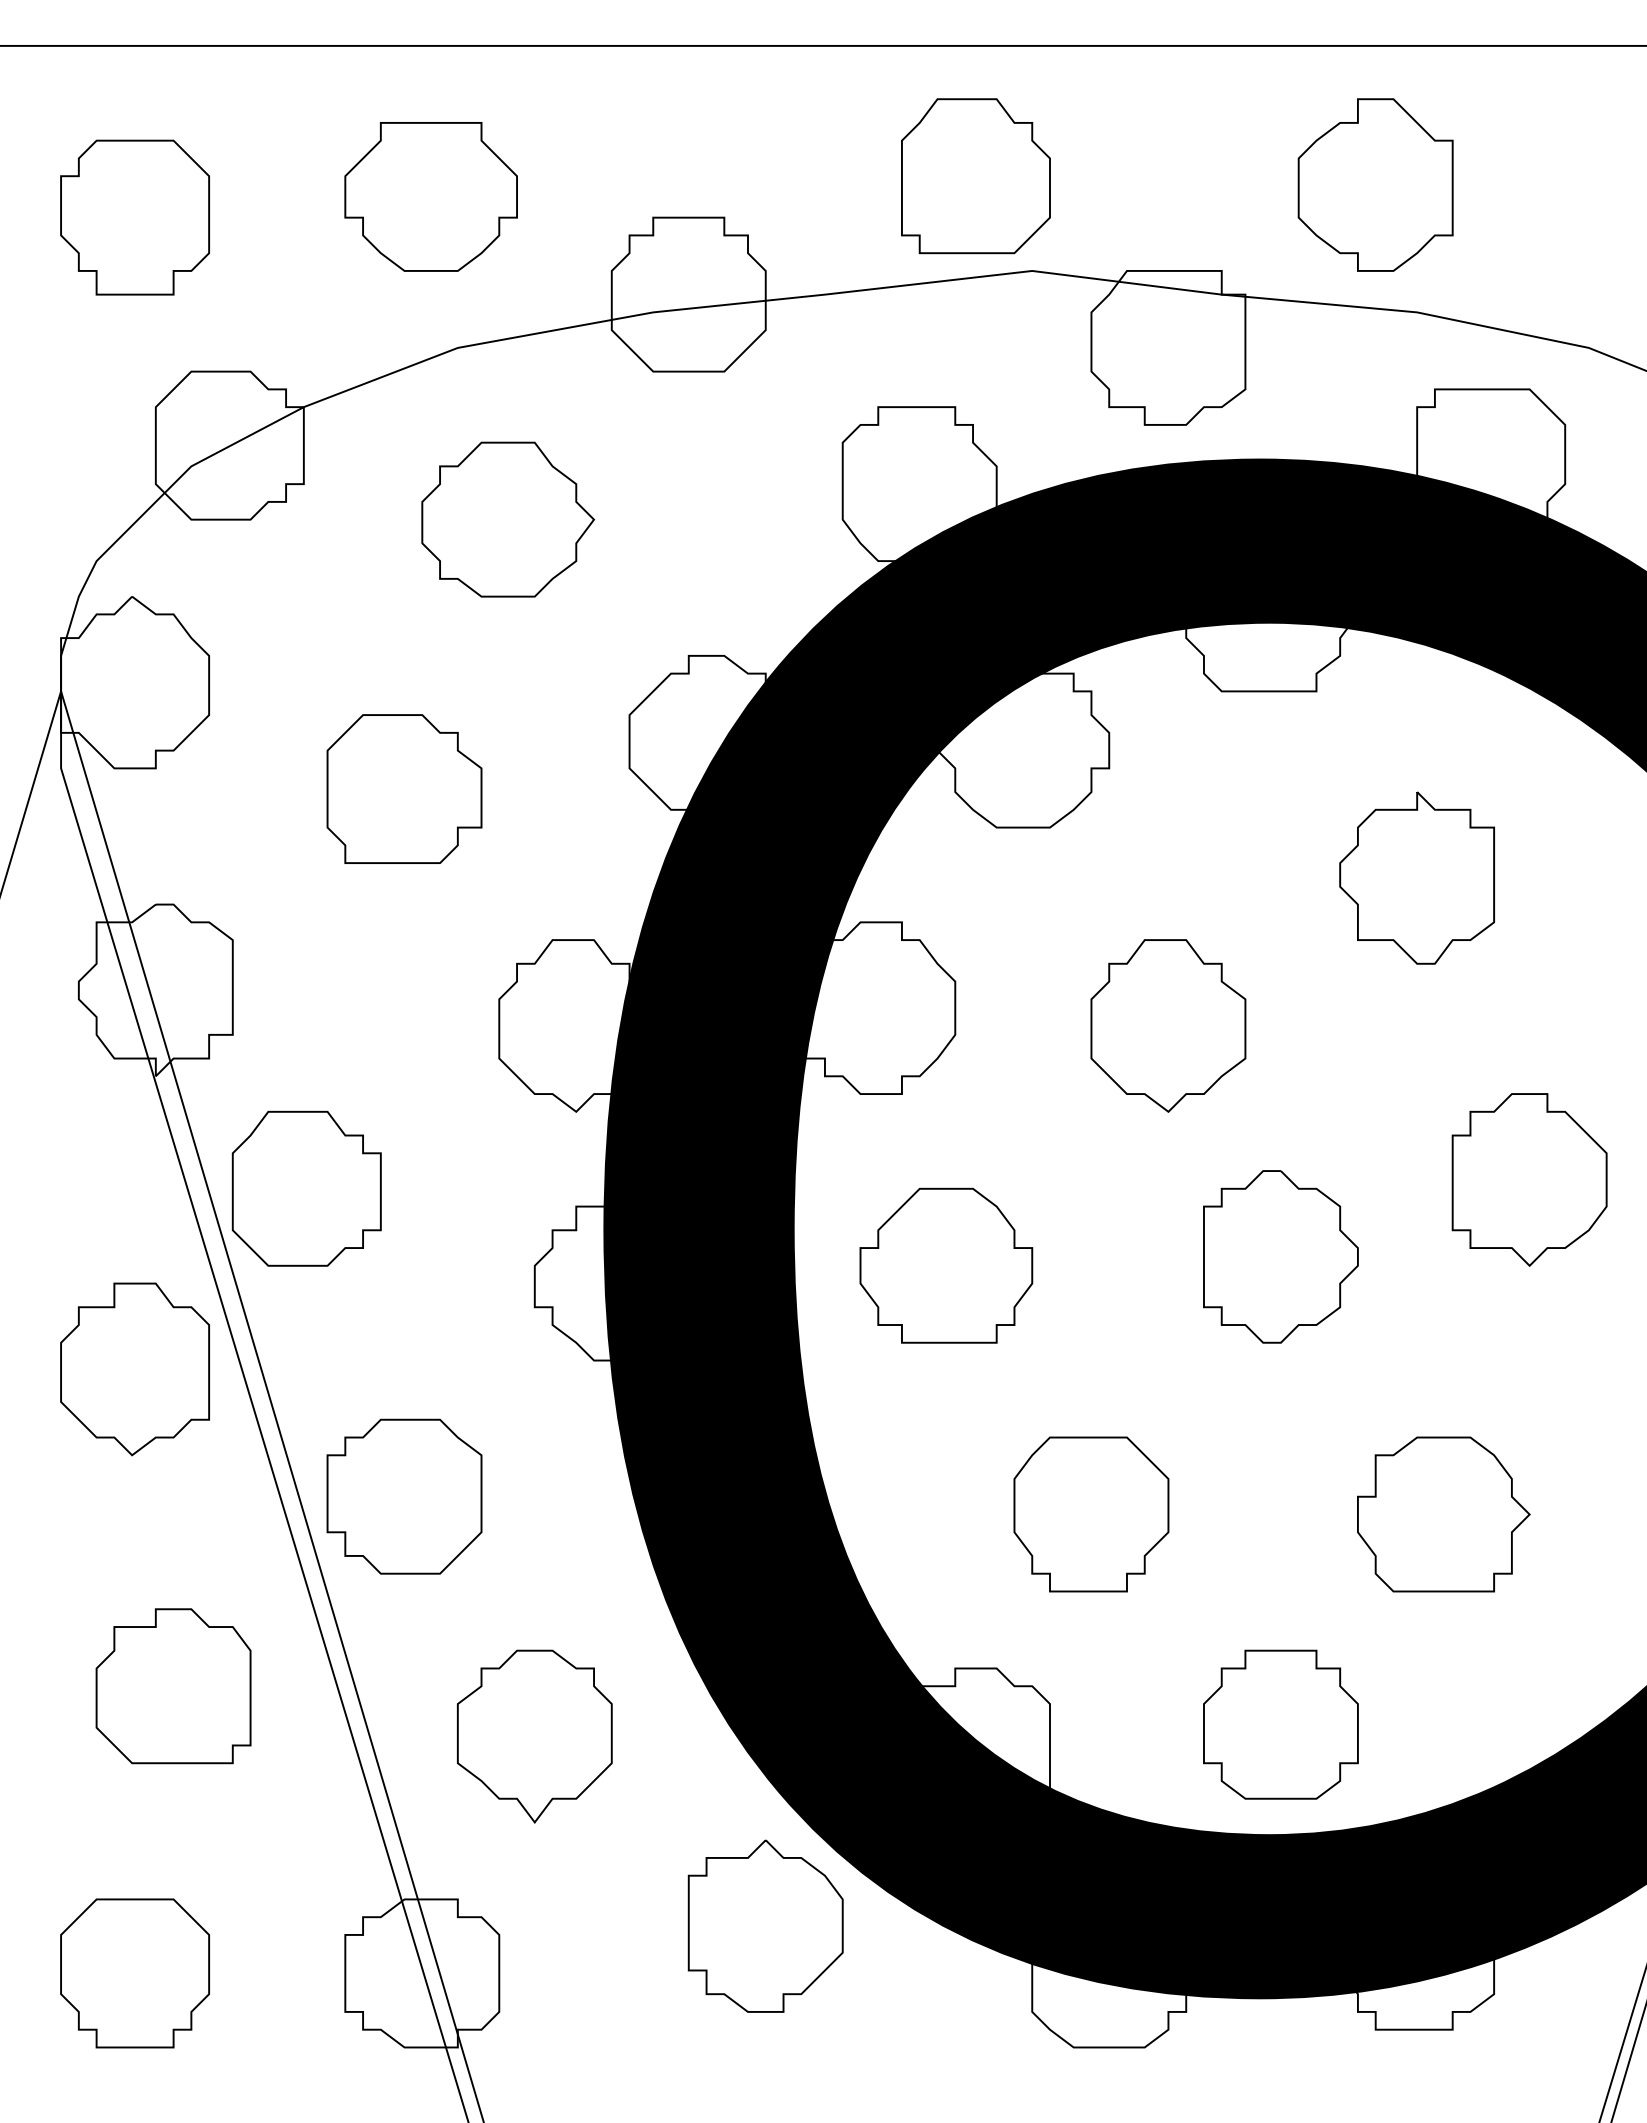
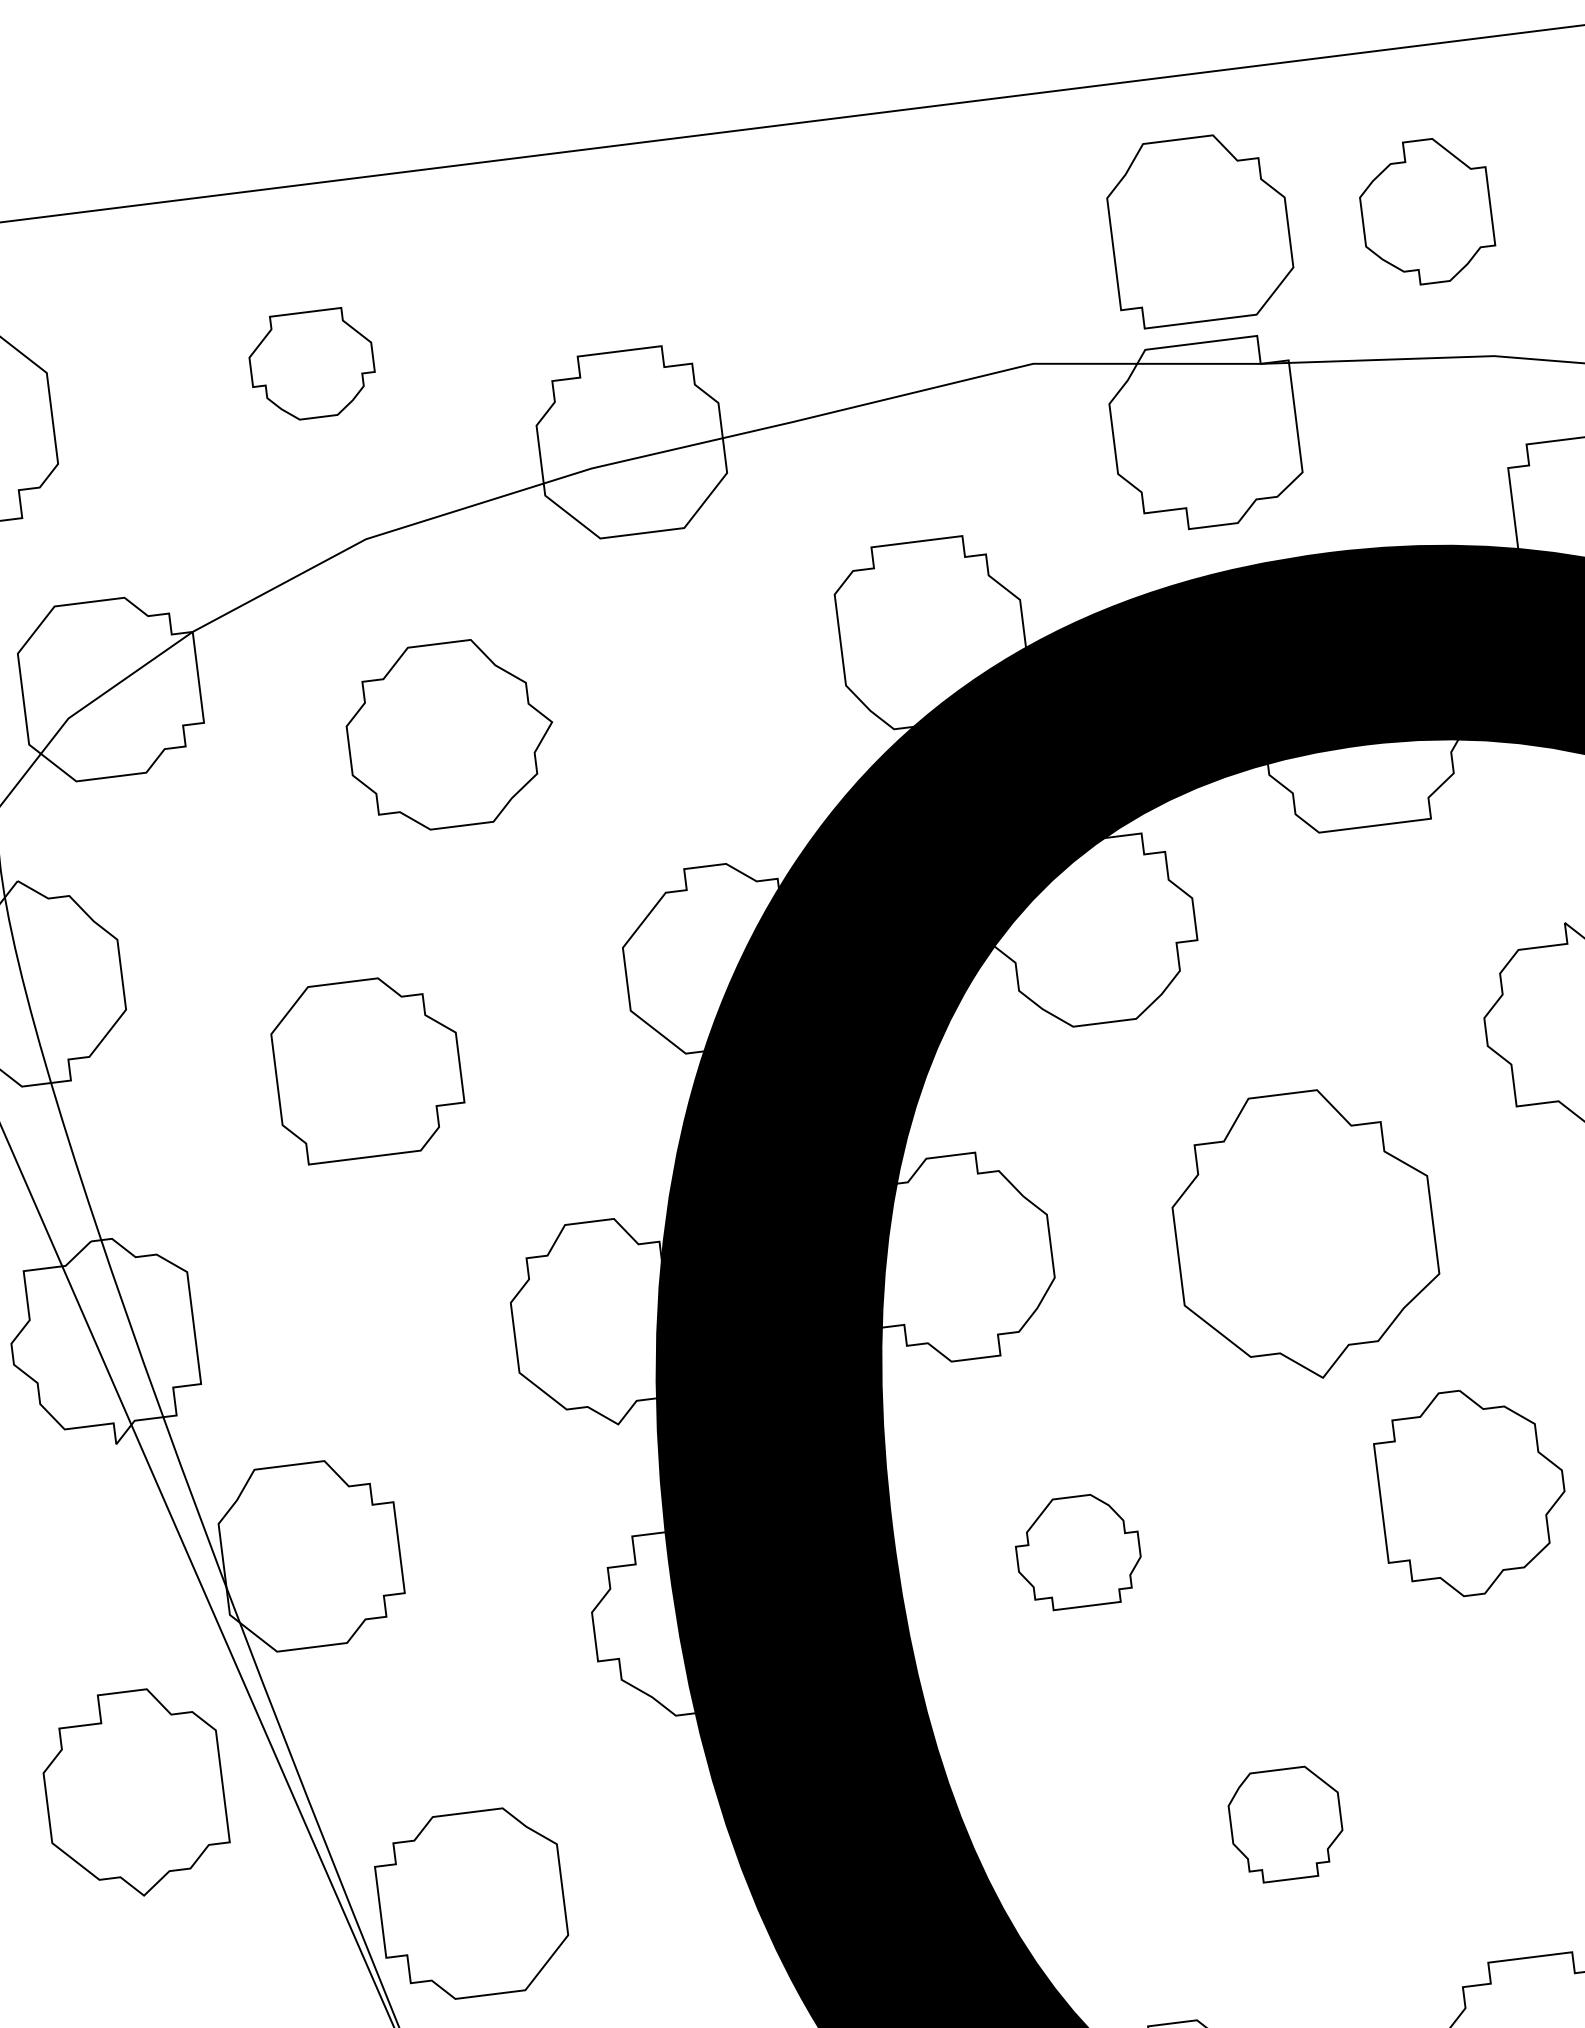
part: (975, 176) -> (1199, 229), moved
part: (1375, 184) -> (1426, 211), size x0.7
part: (430, 196) -> (311, 364), size x0.6
part: (1168, 1025) -> (1305, 1235), size x1.4
part: (946, 1265) -> (1078, 1551), size x0.6
part: (1091, 1514) -> (1286, 1824), size x0.6

